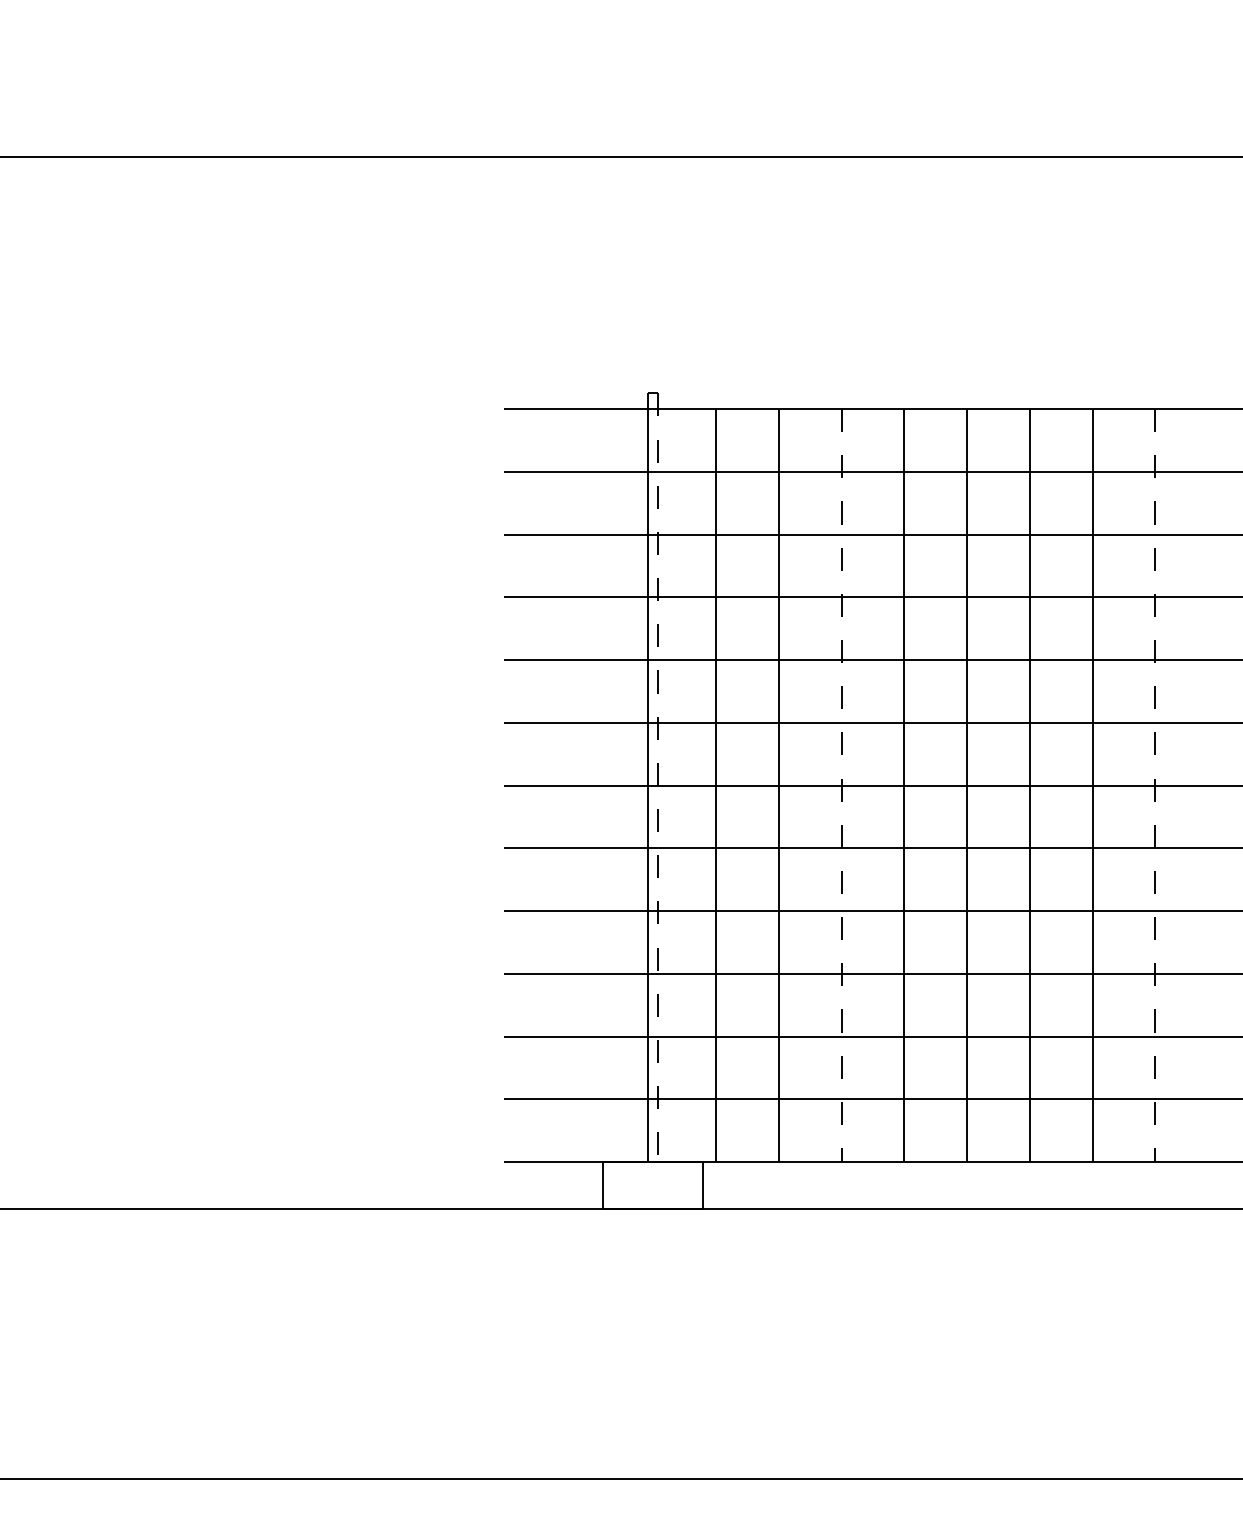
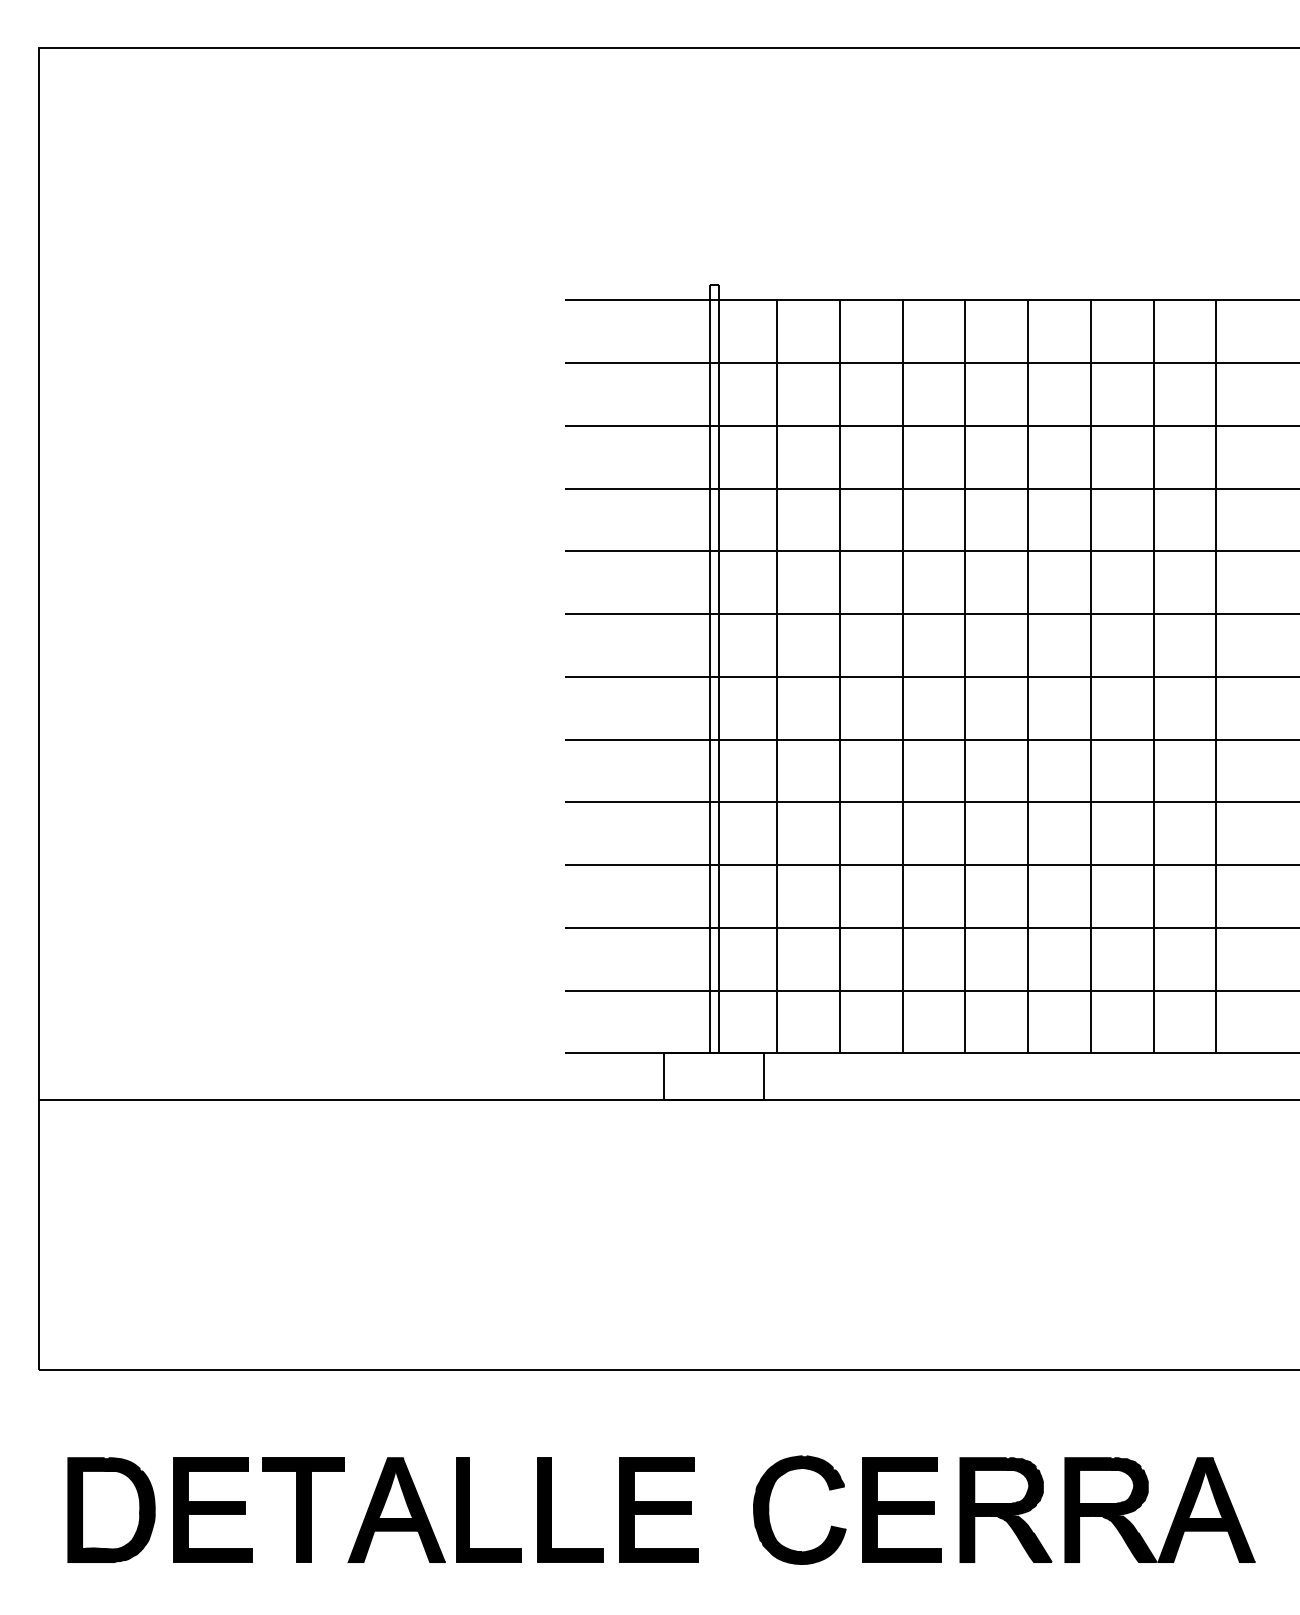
line: (658, 778) -> (719, 669), dashed -> solid
line: (841, 786) -> (902, 677), dashed -> solid
line: (1155, 786) -> (1216, 677), dashed -> solid

